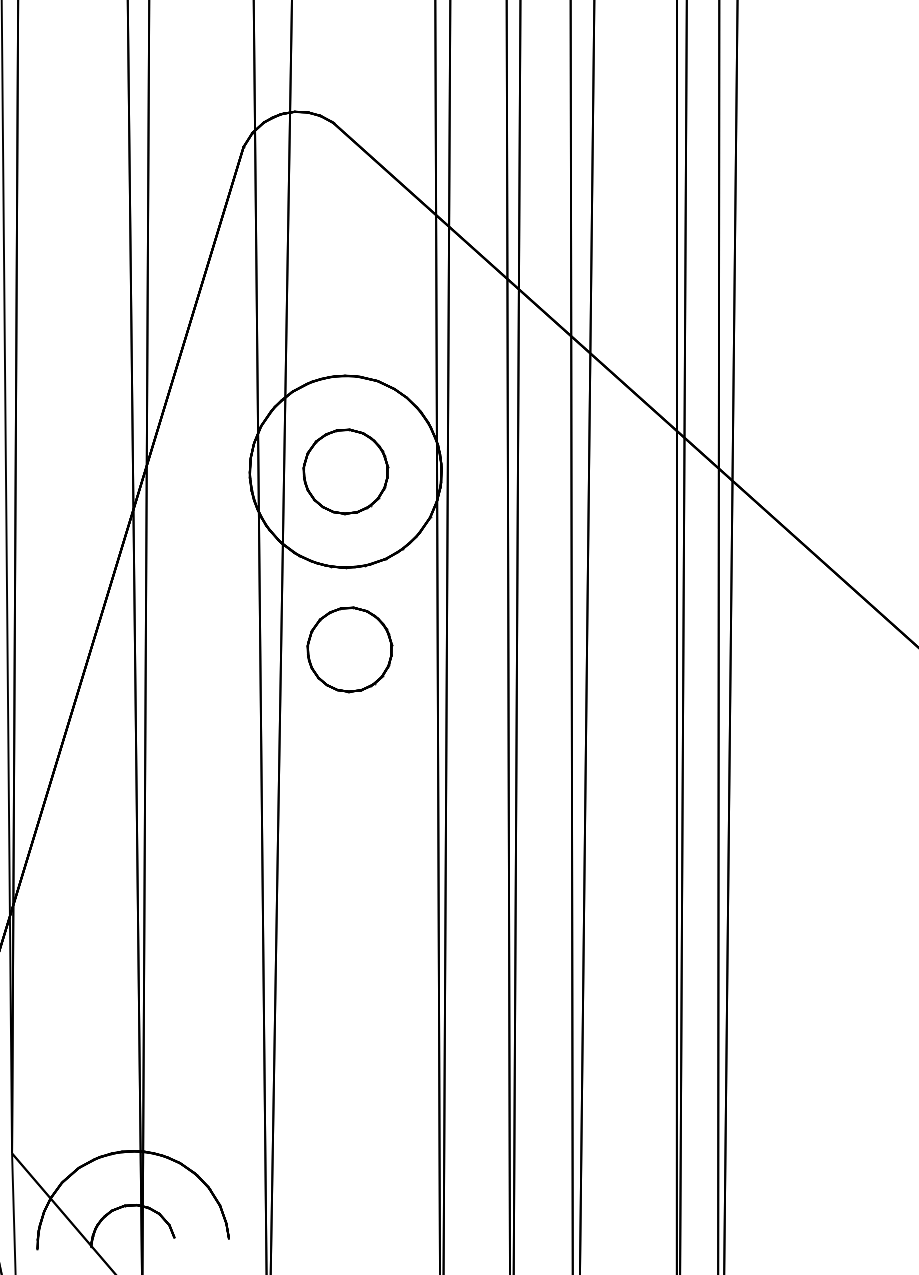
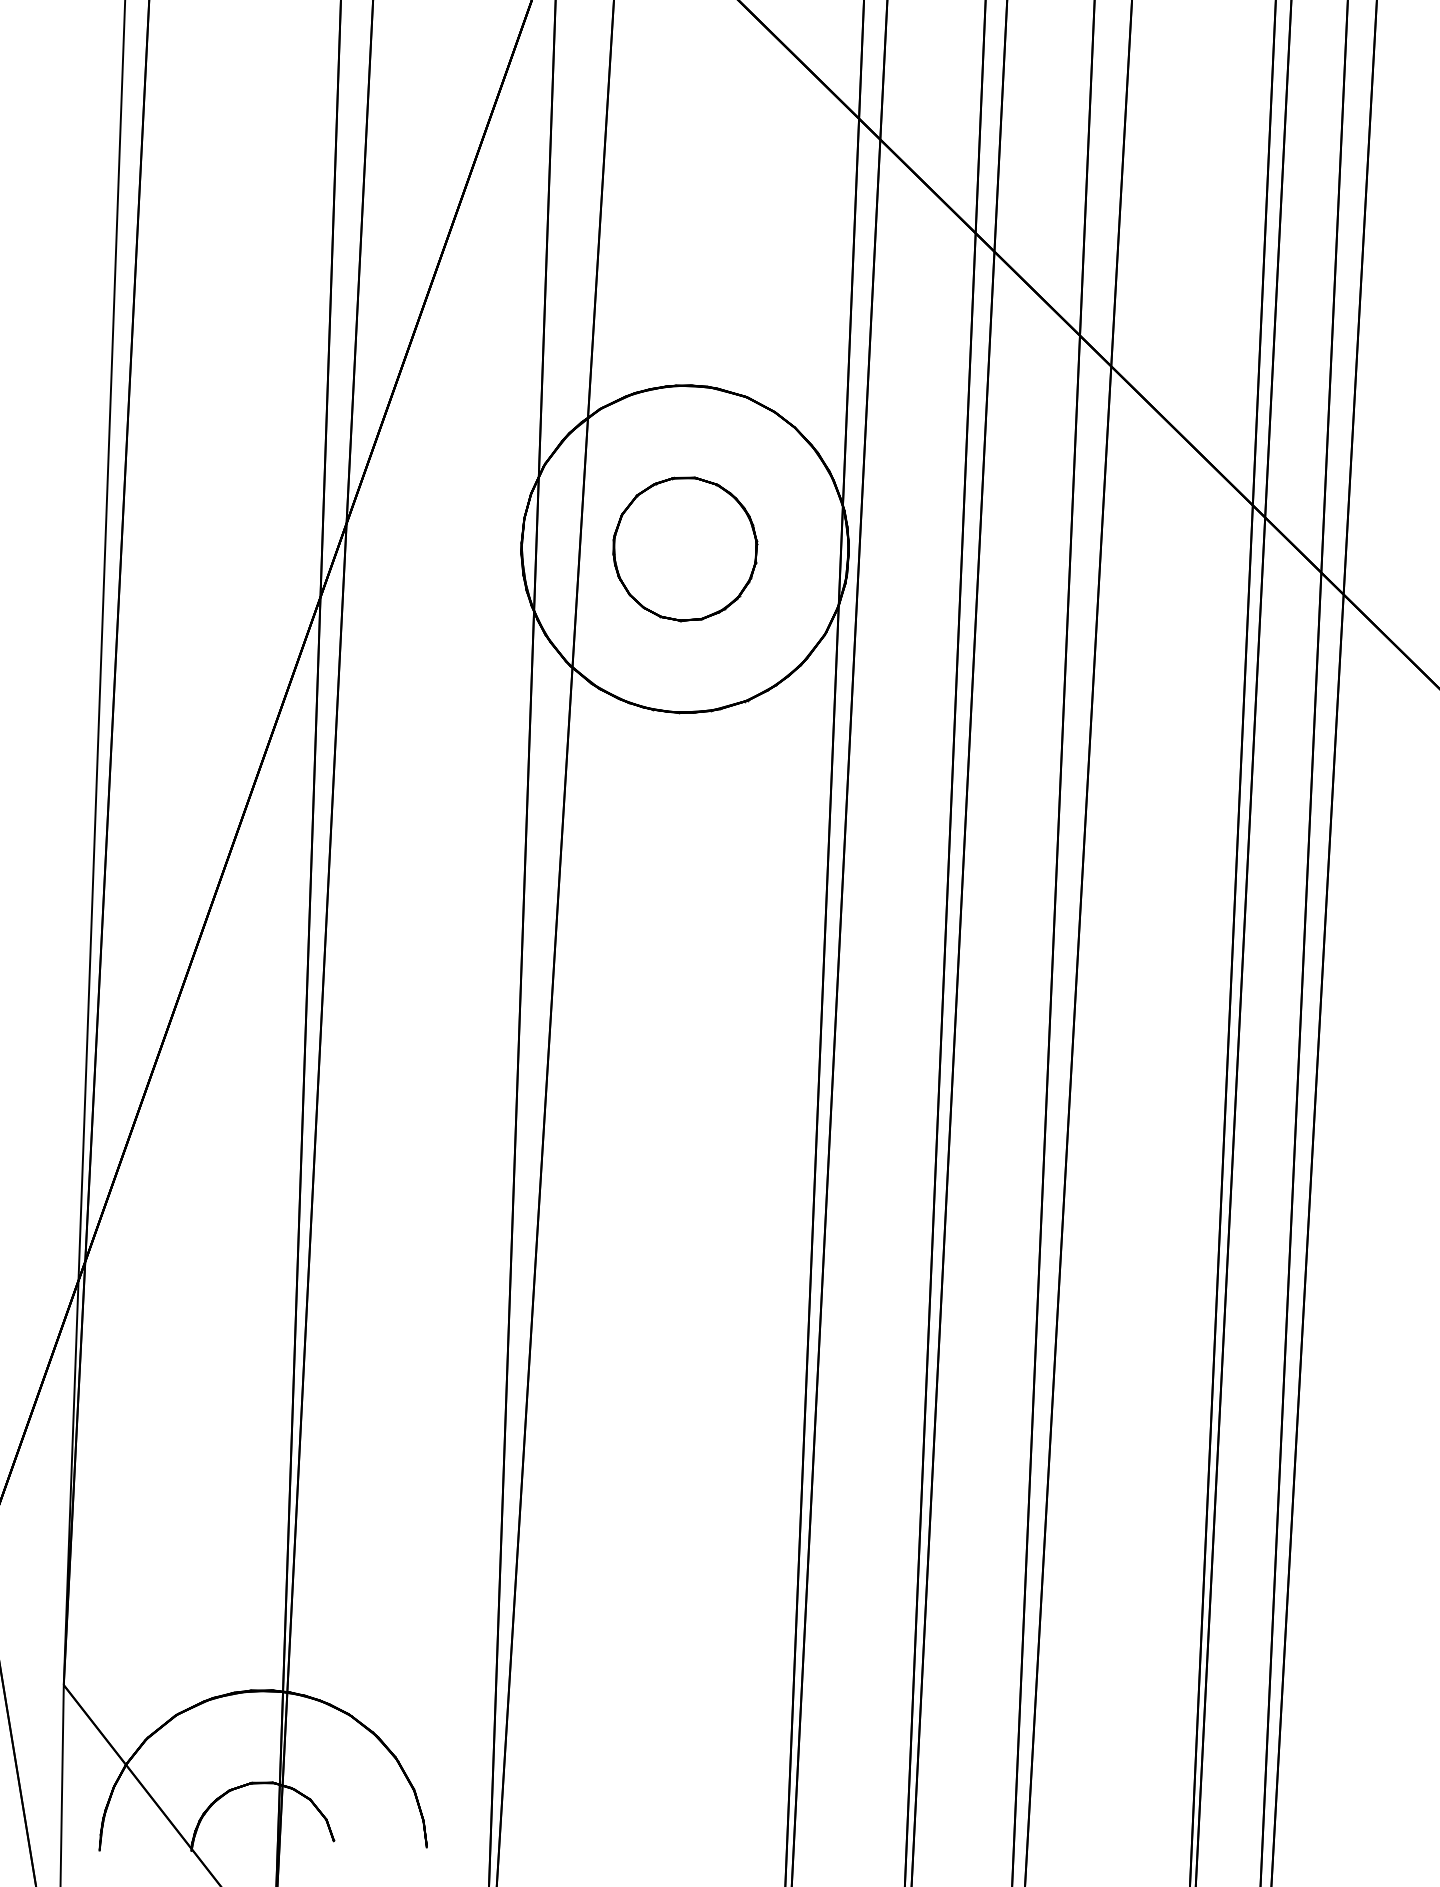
part: (349, 649) -> (677, 852), removed

